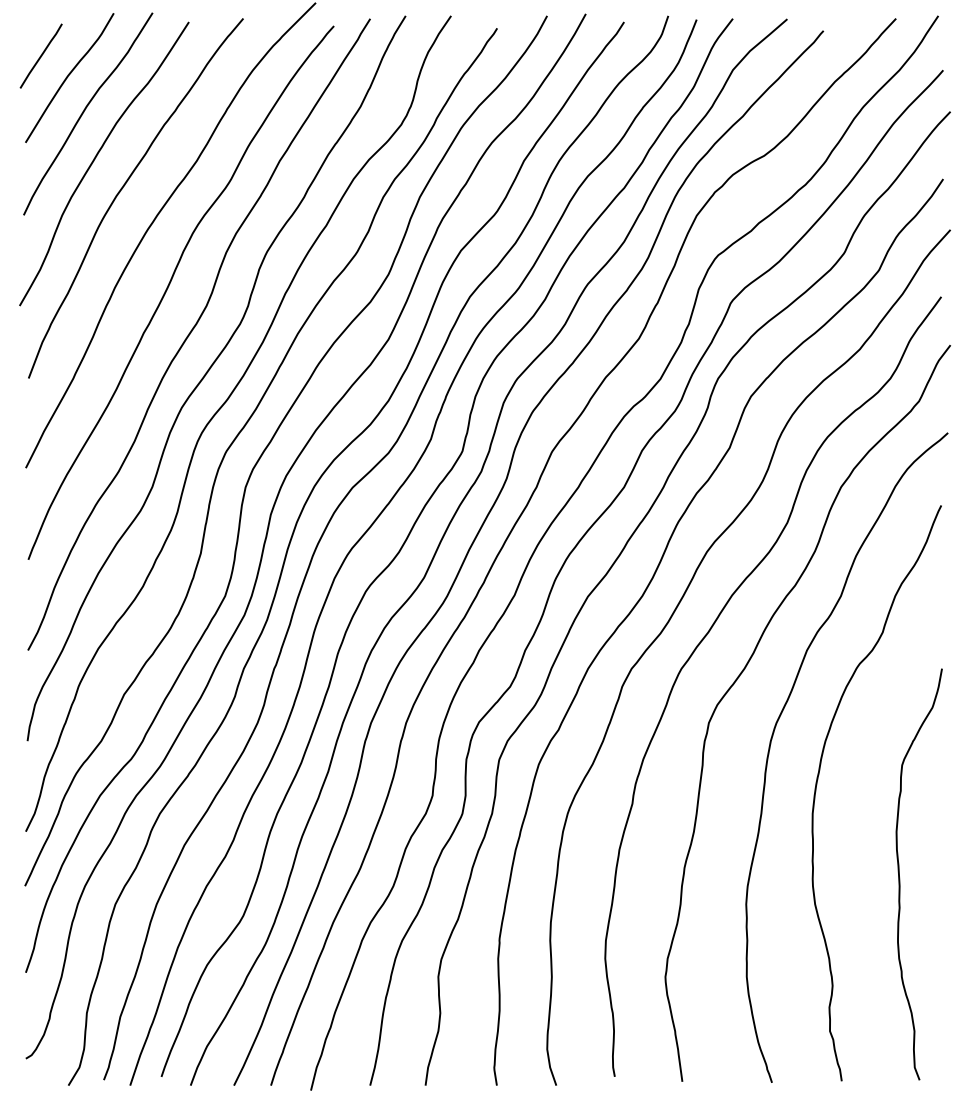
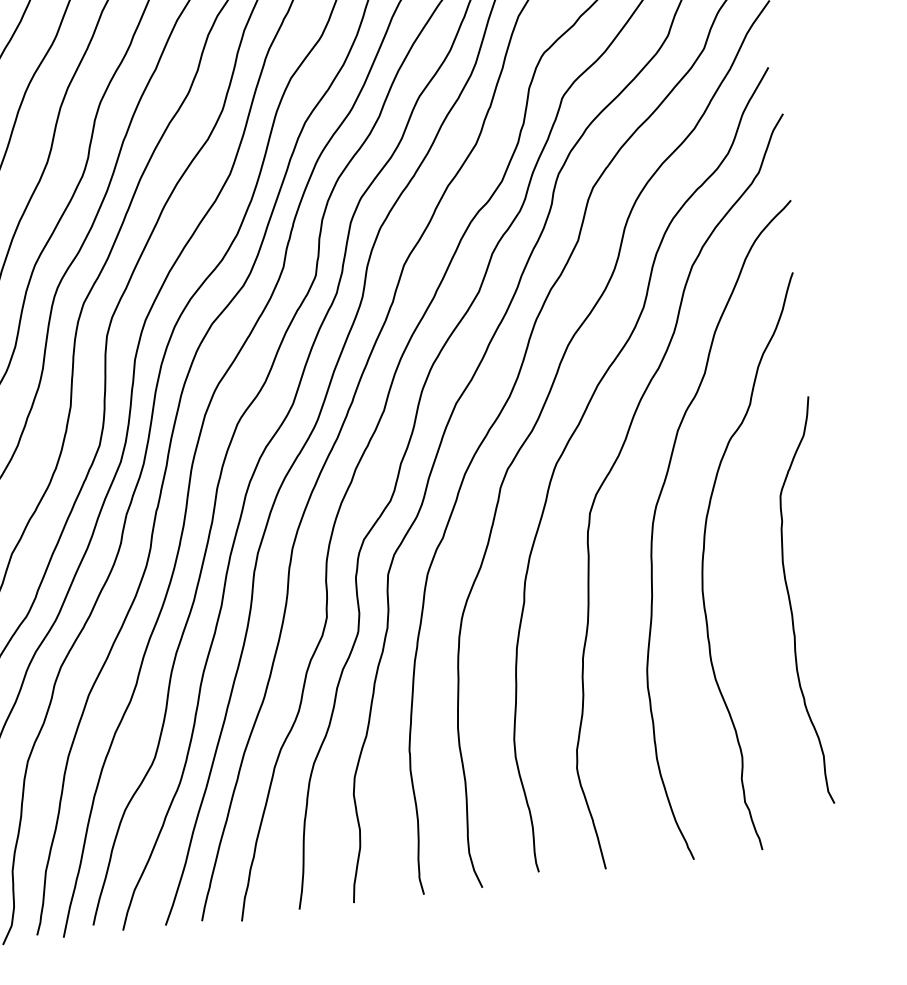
curve: (900, 878) -> (792, 607), moved

